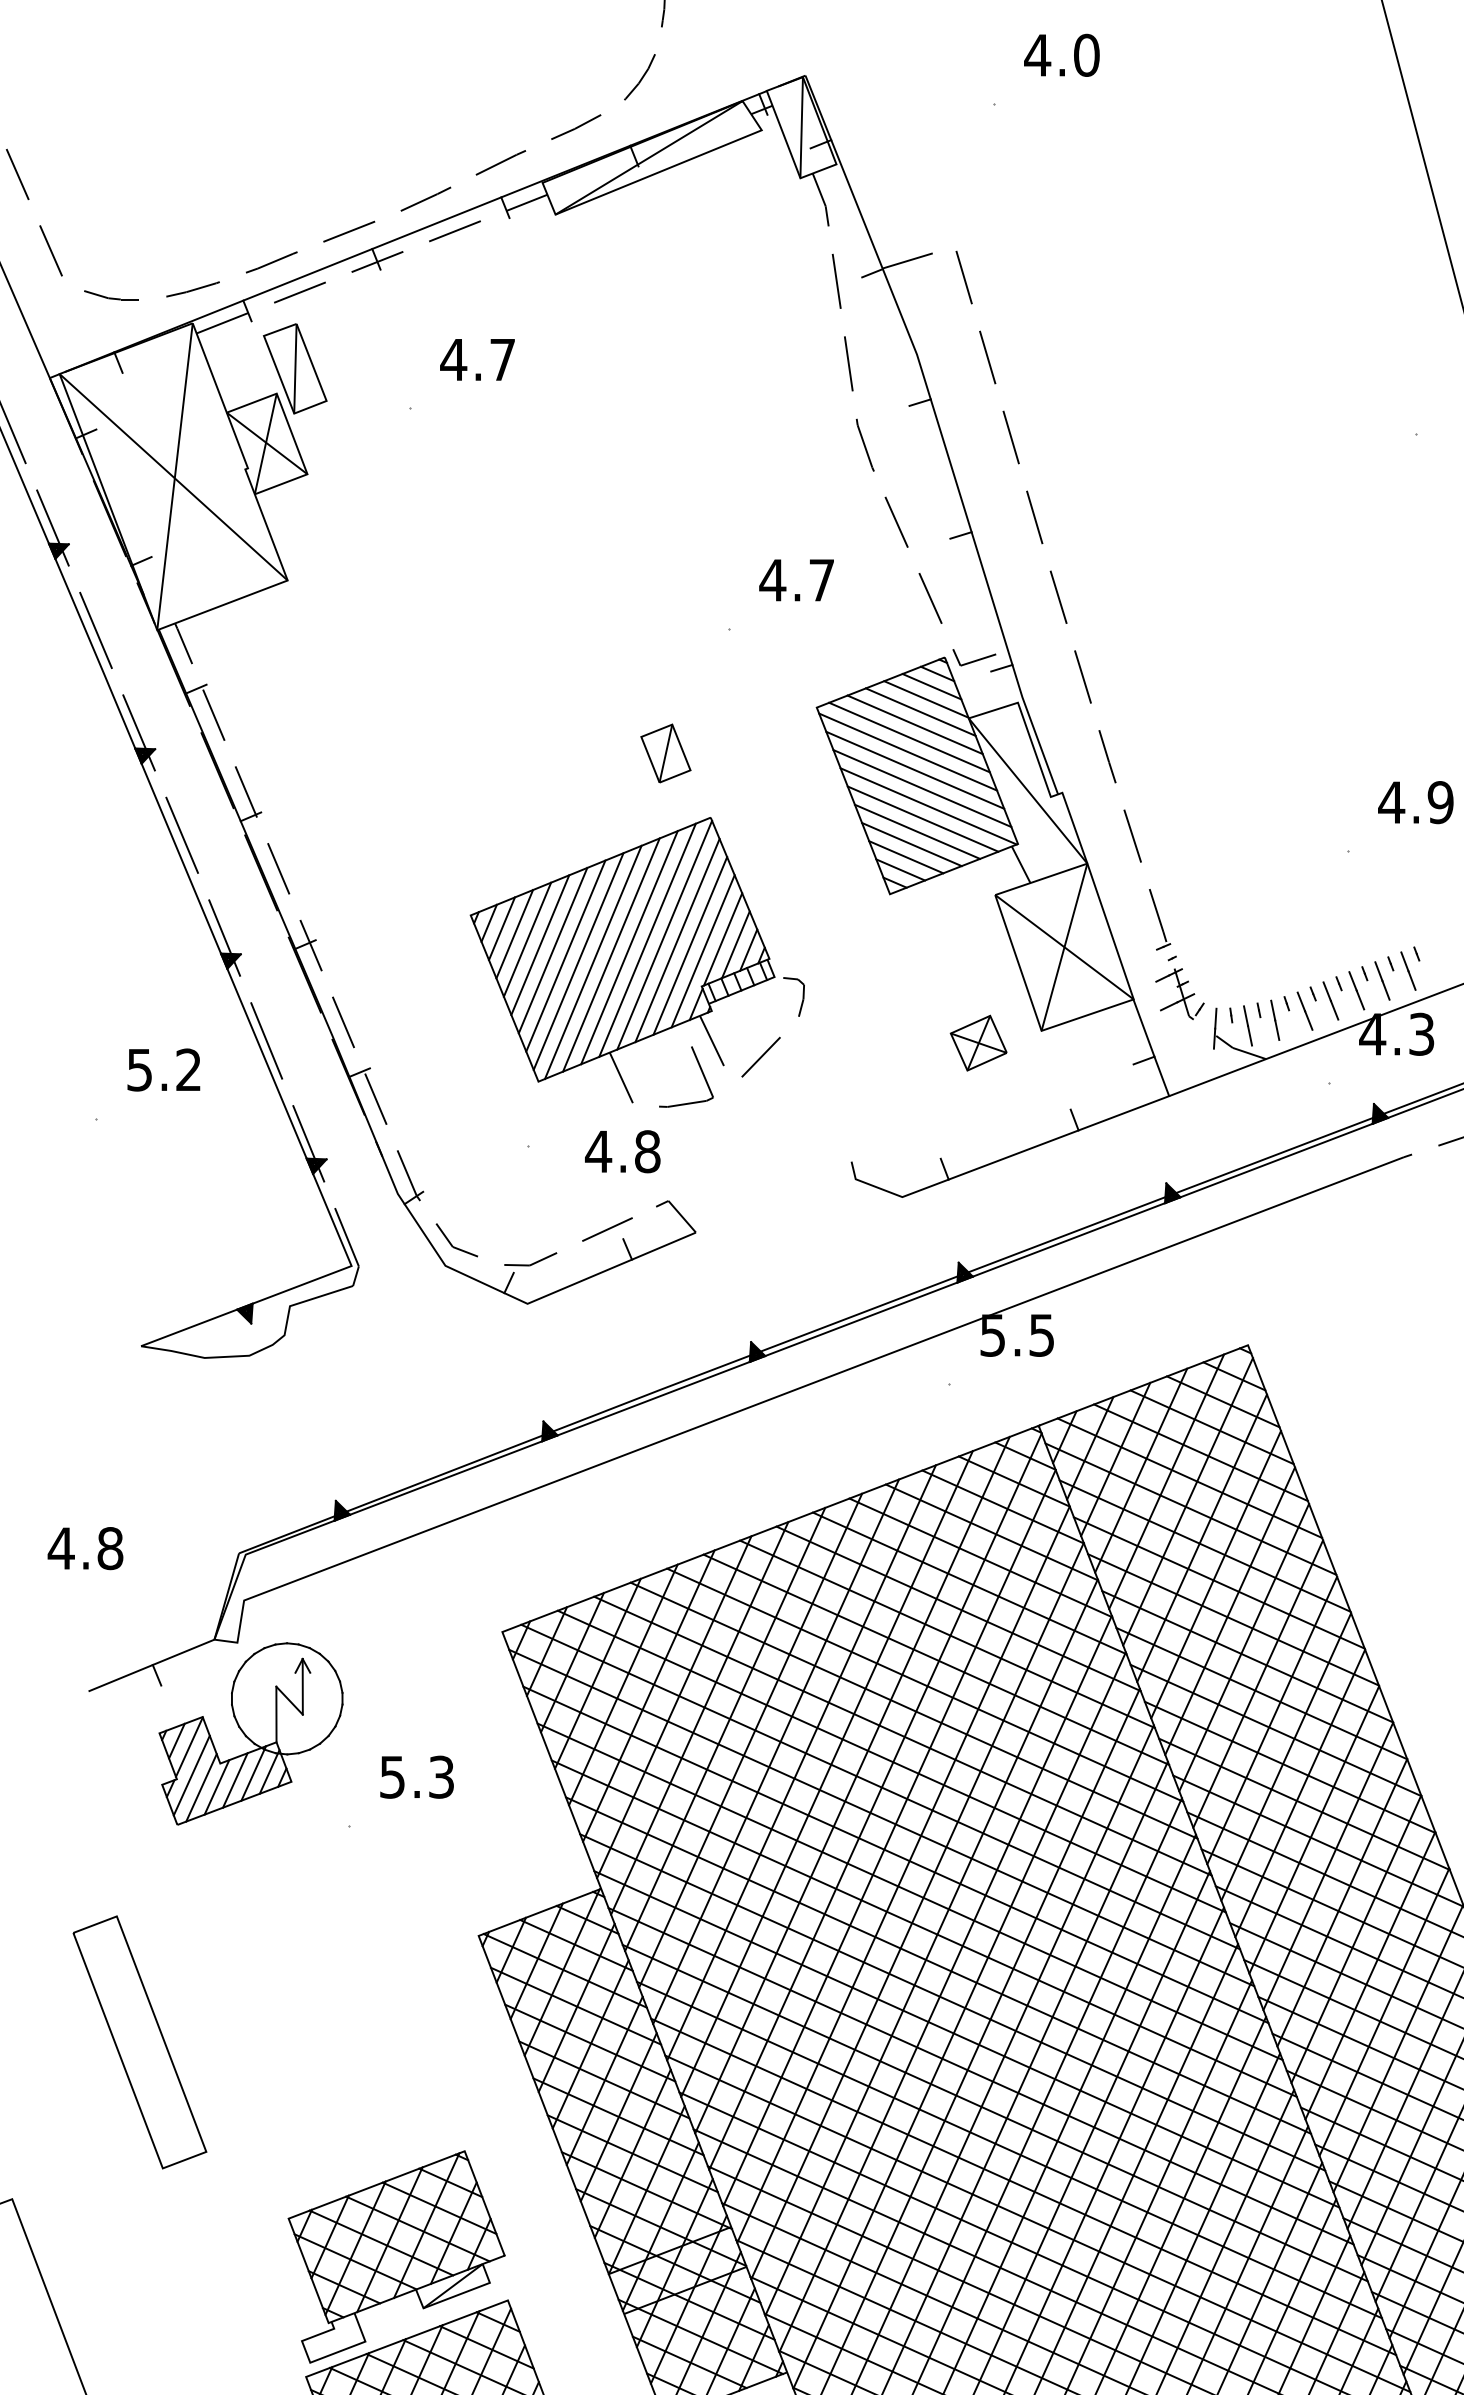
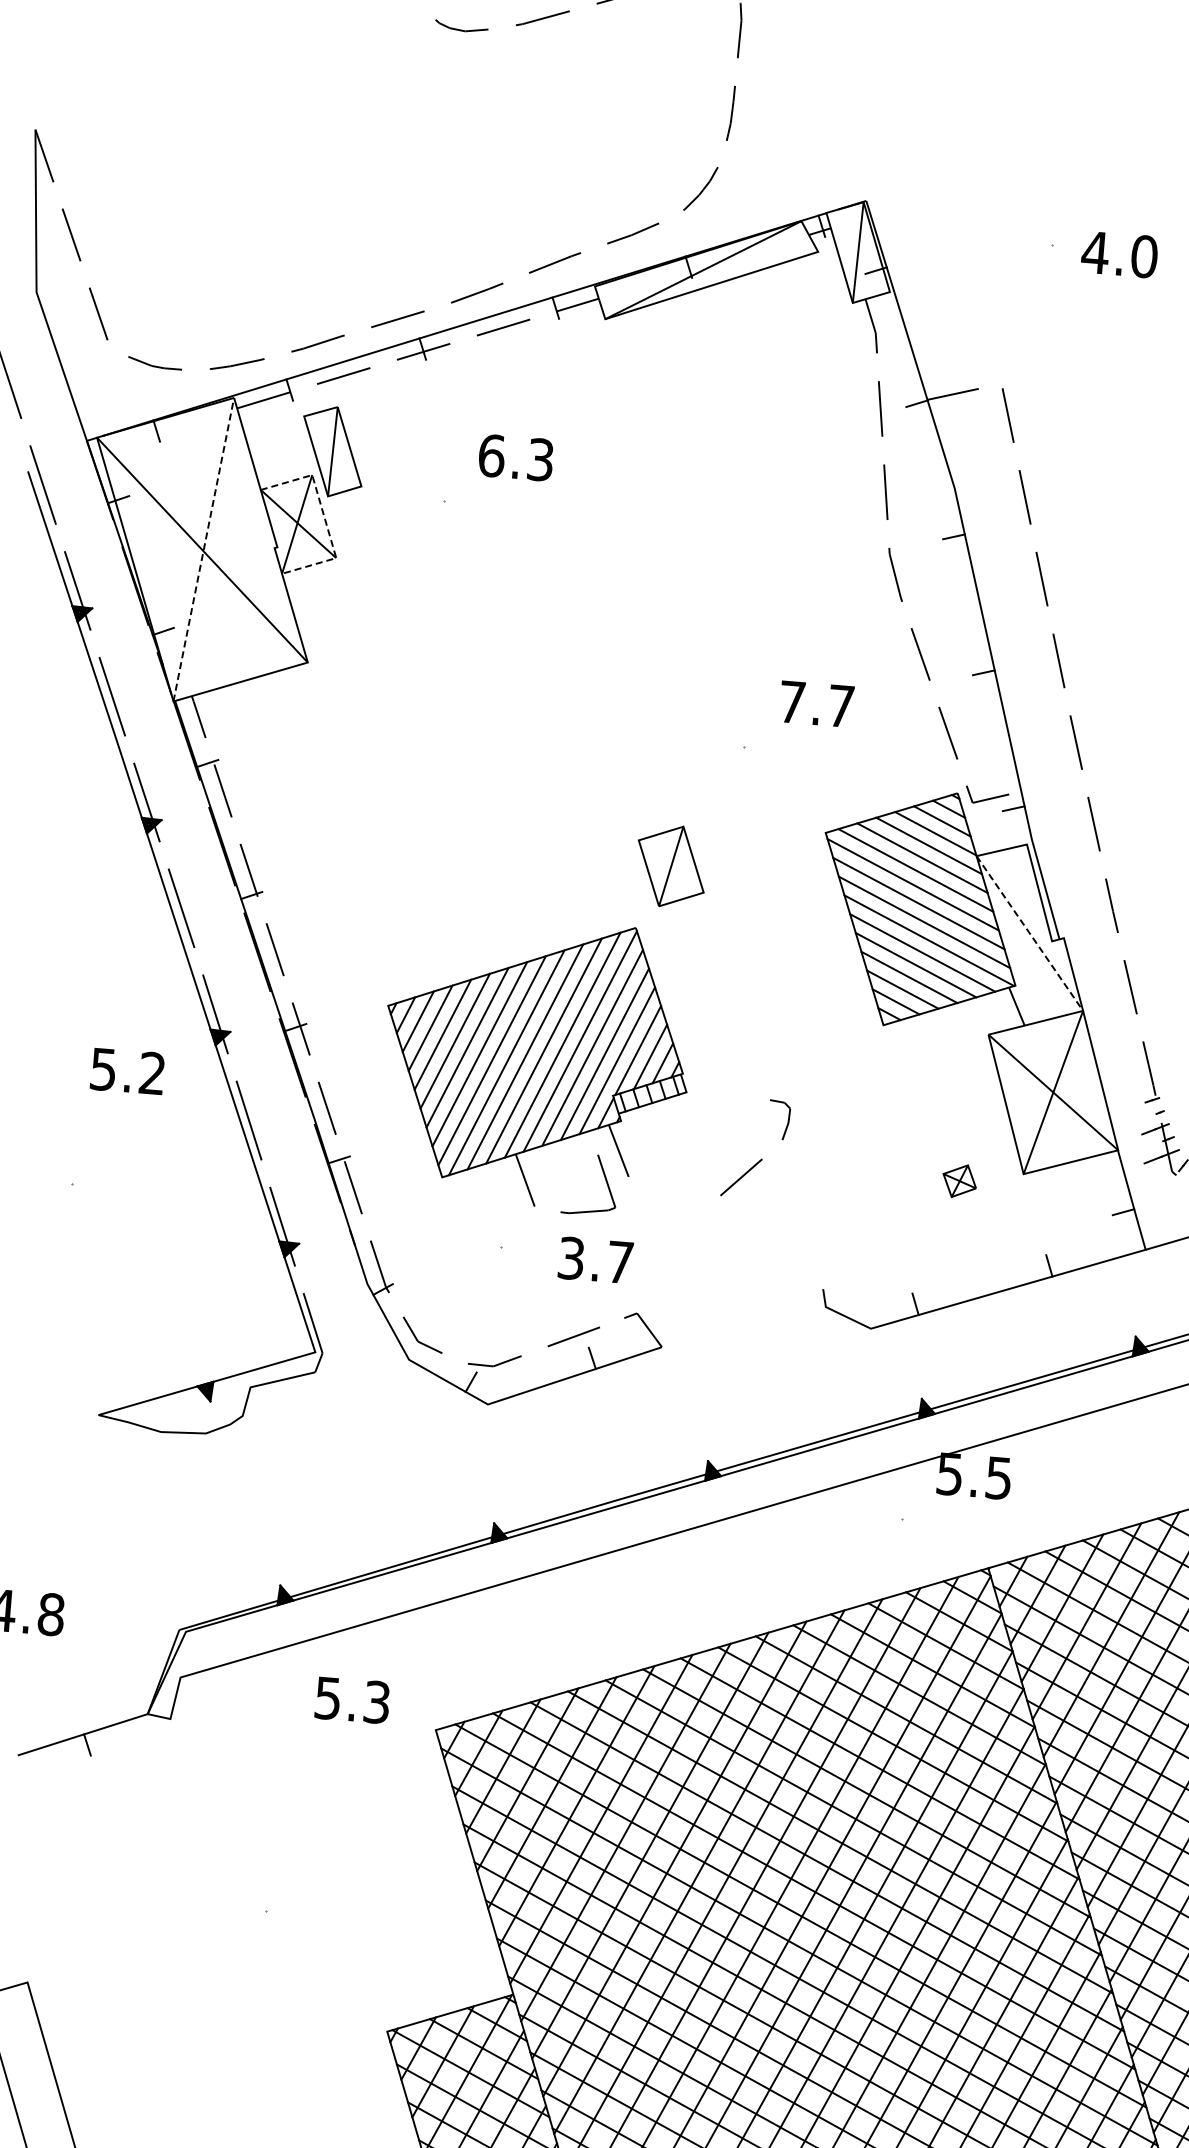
text: (1061, 54) -> (1119, 253), moved
text: (477, 359) -> (515, 457), 4.7 -> 6.3
line: (292, 435) -> (324, 518), solid -> dashed
line: (175, 476) -> (204, 549), solid -> dashed
text: (772, 580) -> (791, 702), 4.7 -> 7.7
part: (665, 753) -> (670, 866), size x1.4
line: (1028, 791) -> (1030, 934), solid -> dashed
part: (622, 962) -> (535, 1065), moved
part: (978, 1042) -> (959, 1180), size x0.6
text: (163, 1069) -> (127, 1070), moved
text: (622, 1151) -> (595, 1260), 4.8 -> 3.7
part: (250, 1733) -> (176, 1810), removed
text: (416, 1776) -> (352, 1699), moved

